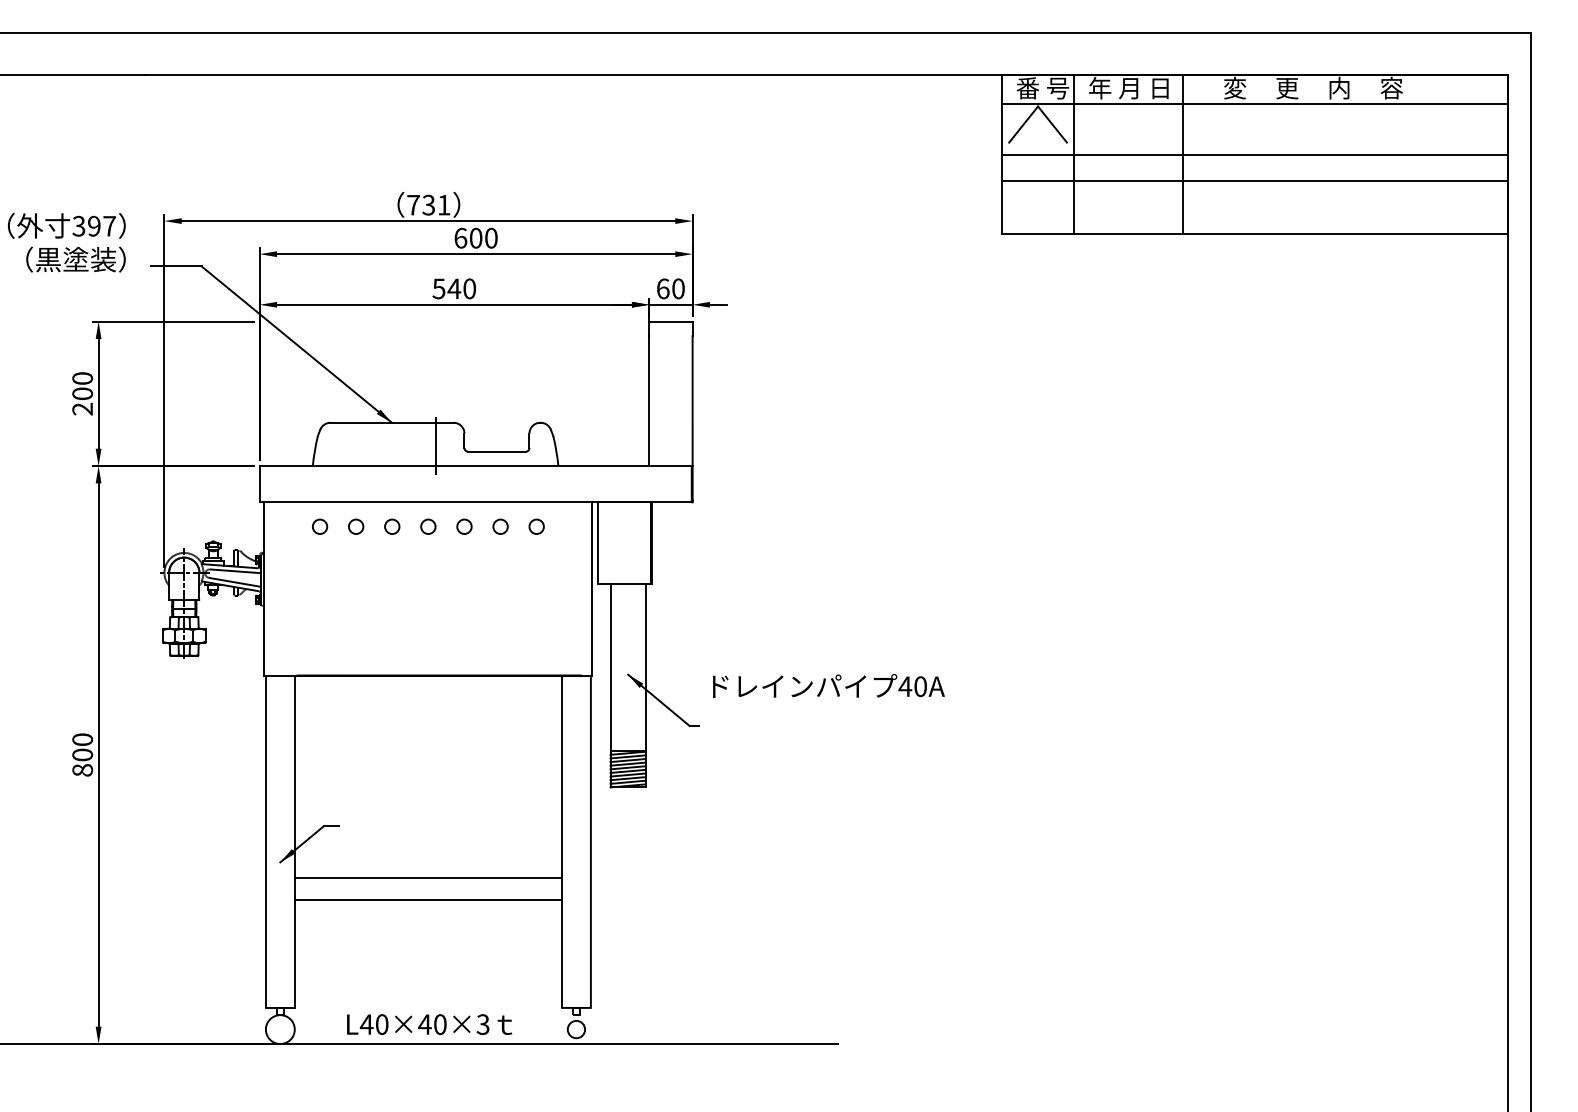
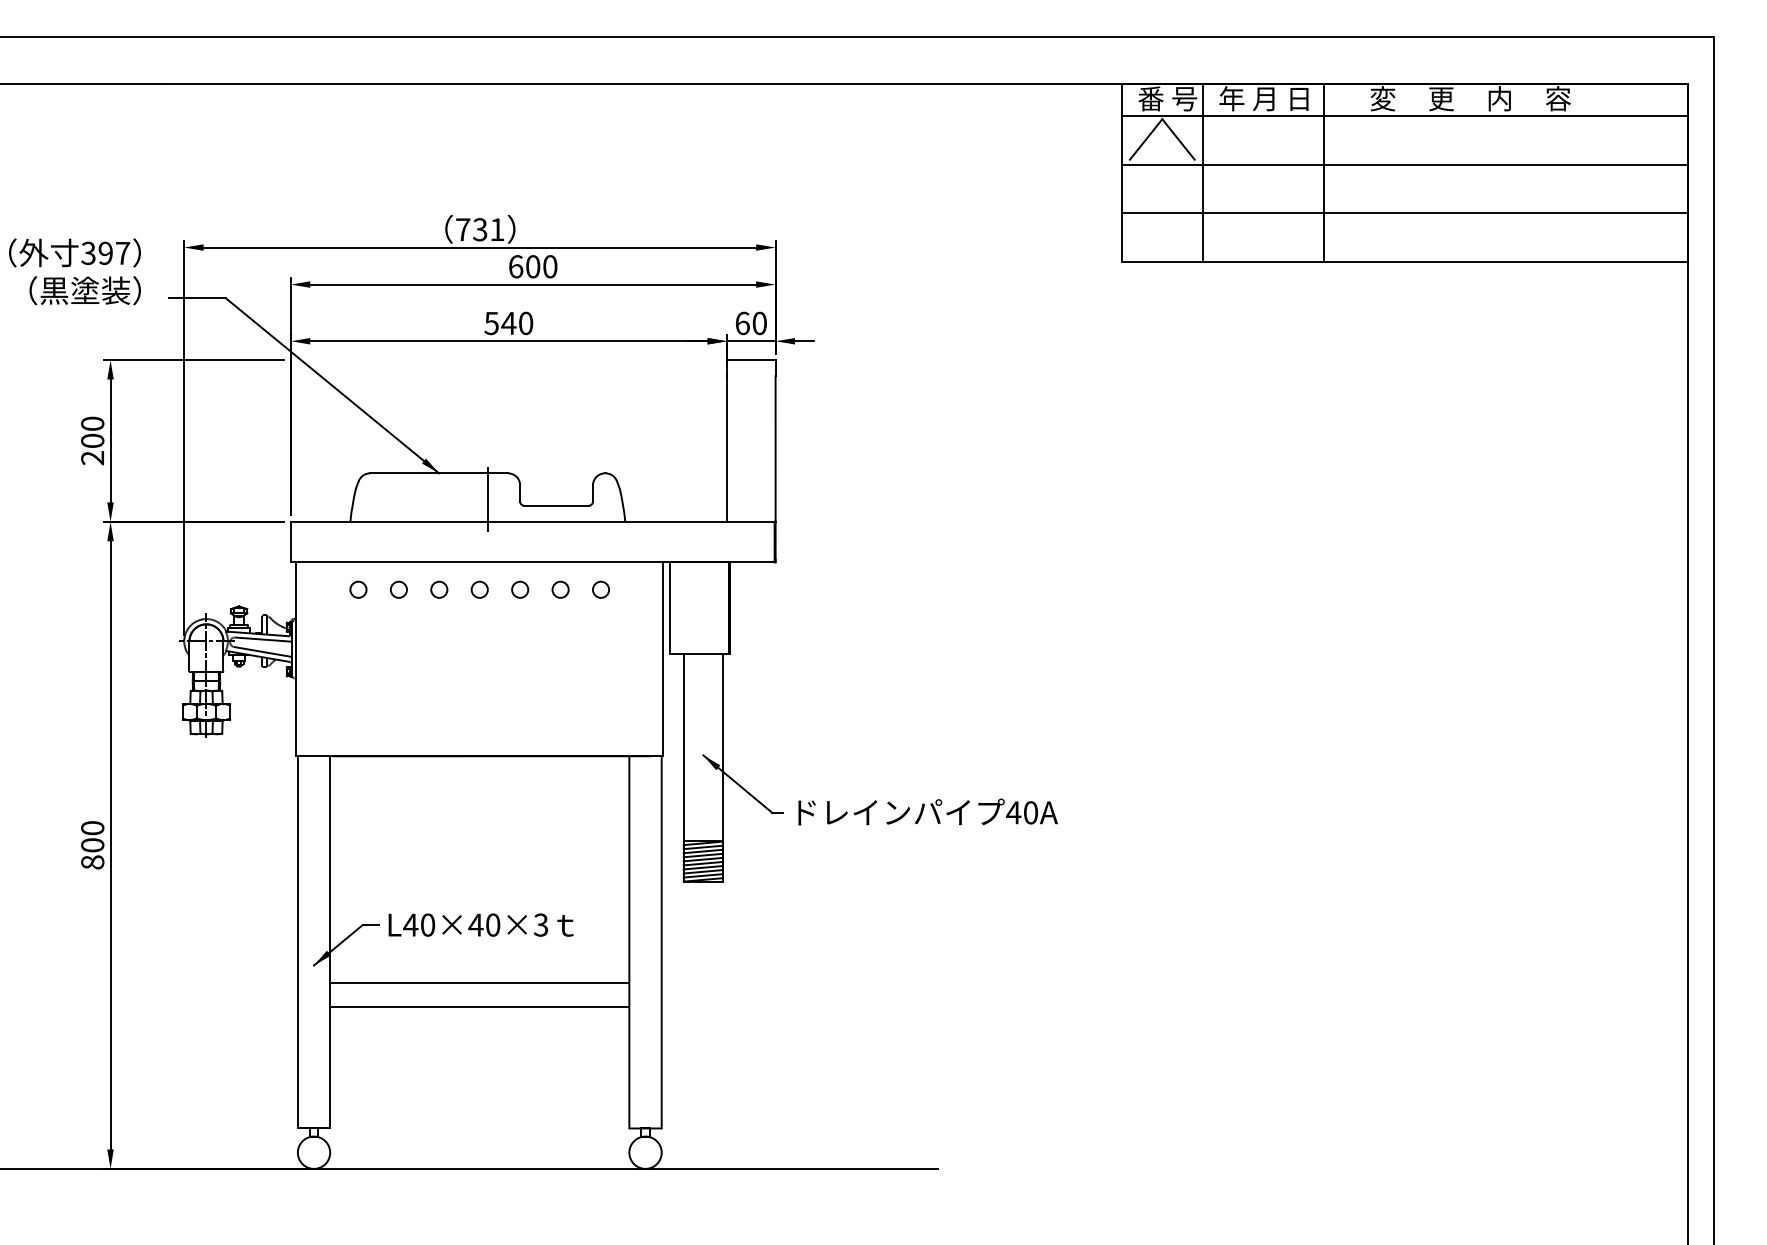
line: (1254, 154) -> (1404, 213), moved
line: (1254, 180) -> (1404, 164), moved
text: (828, 685) -> (927, 811), moved
text: (429, 1024) -> (480, 924), moved
circle: (576, 1029) -> (645, 1152), size x1.67

